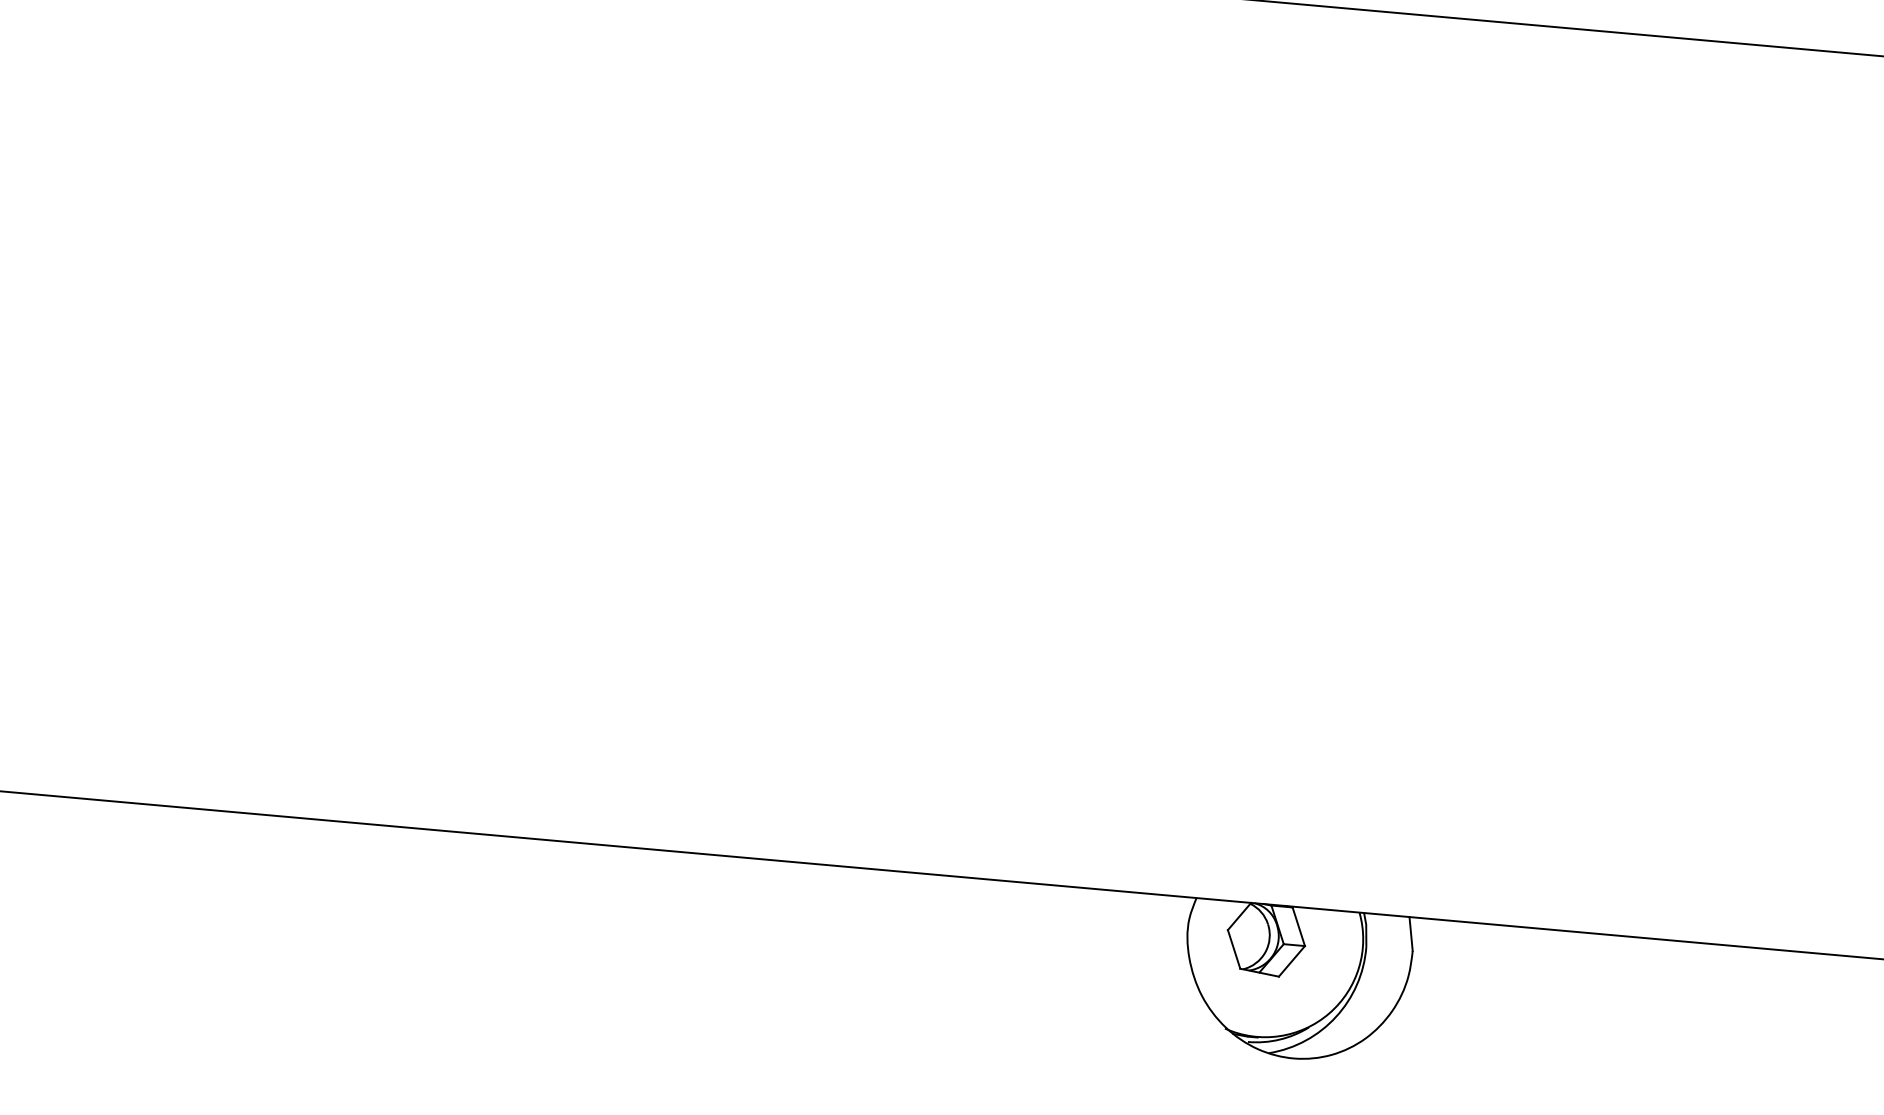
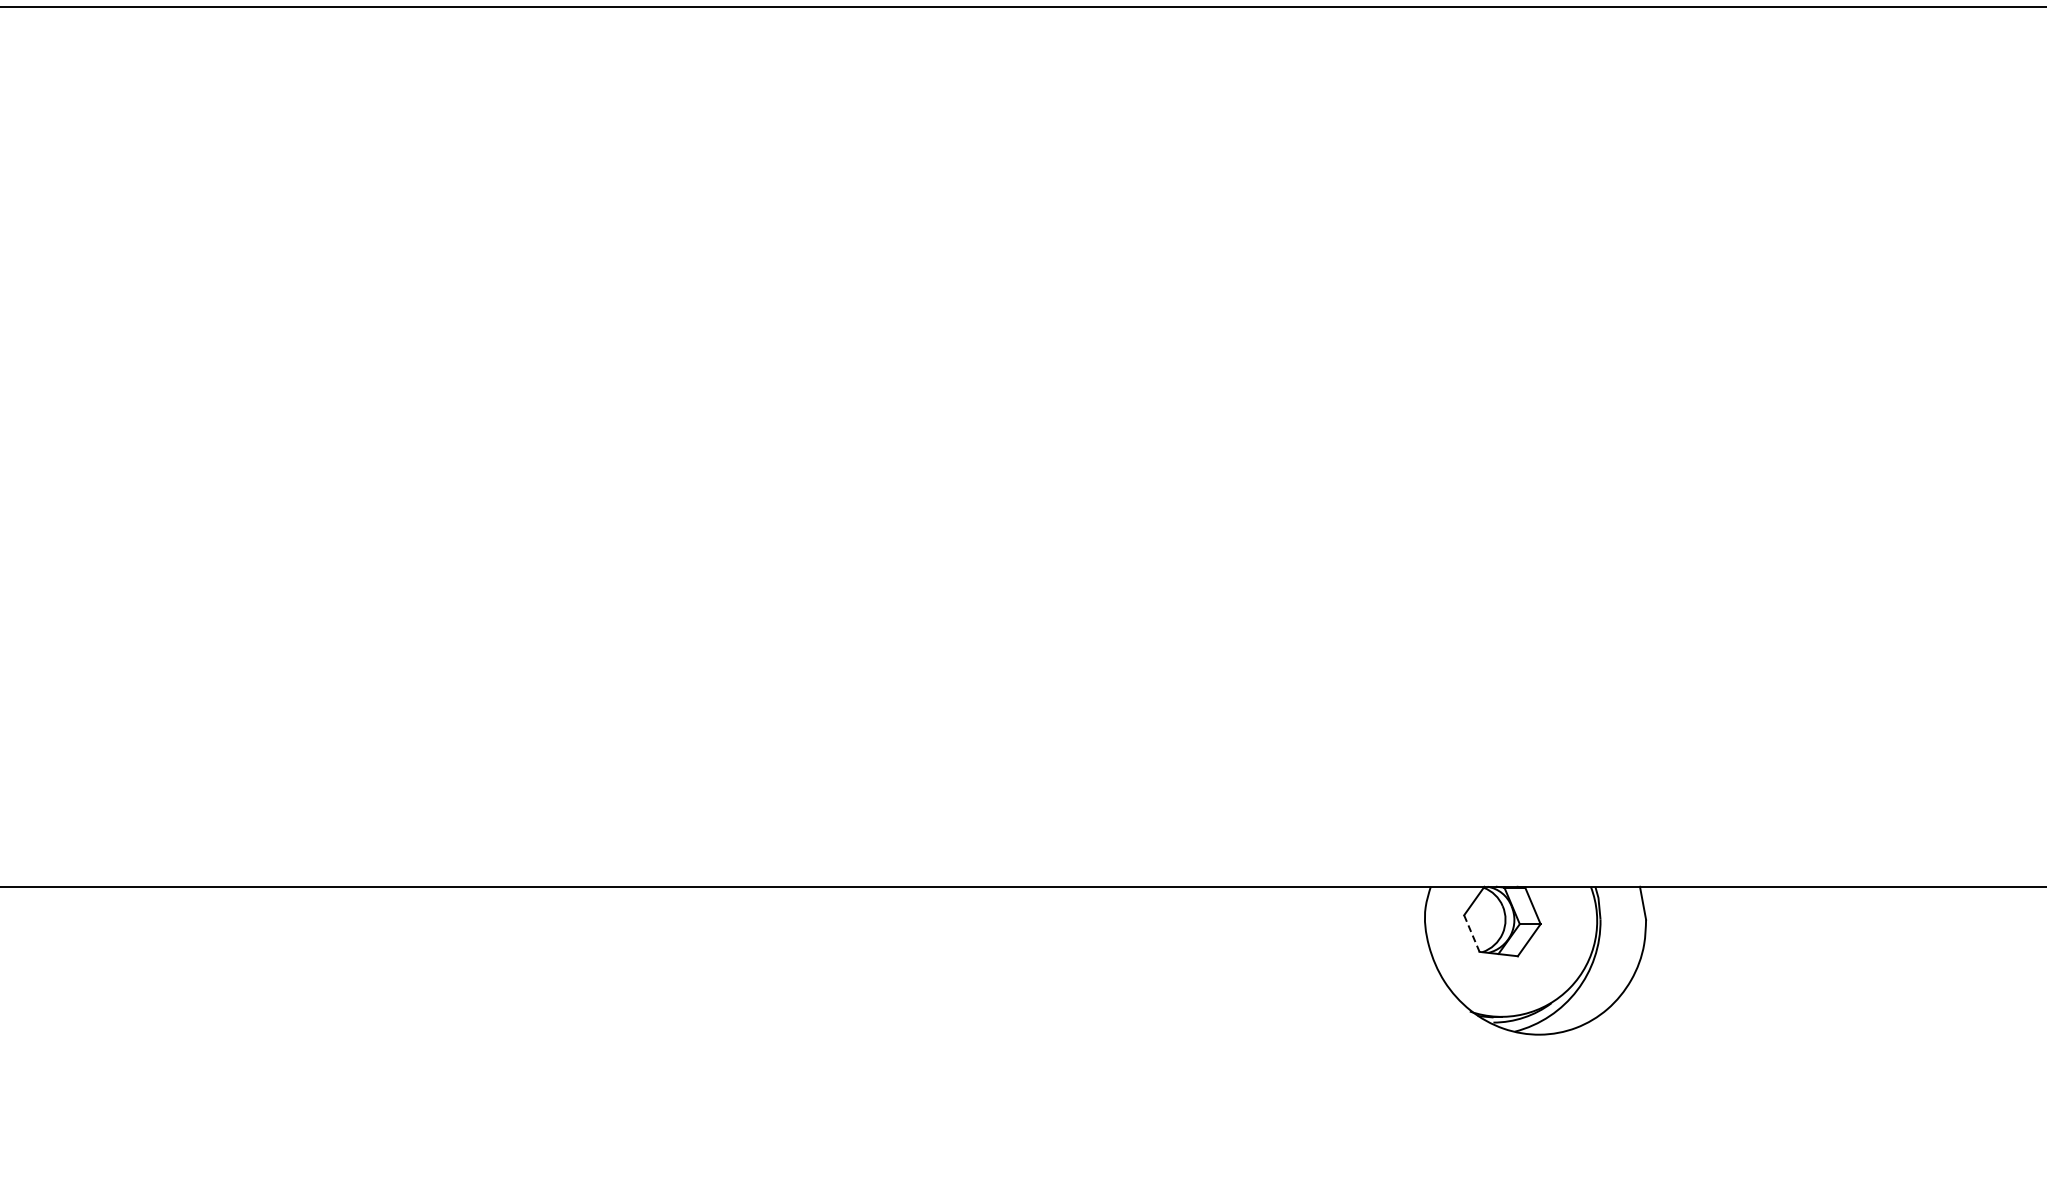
line: (1233, 949) -> (1471, 933), solid -> dashed

